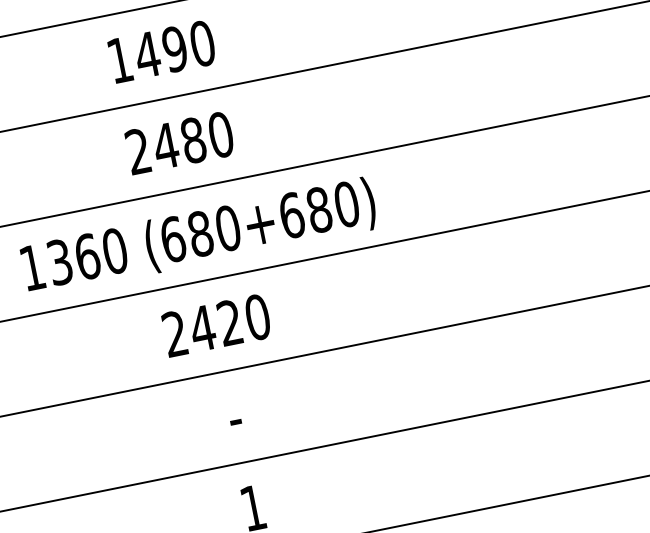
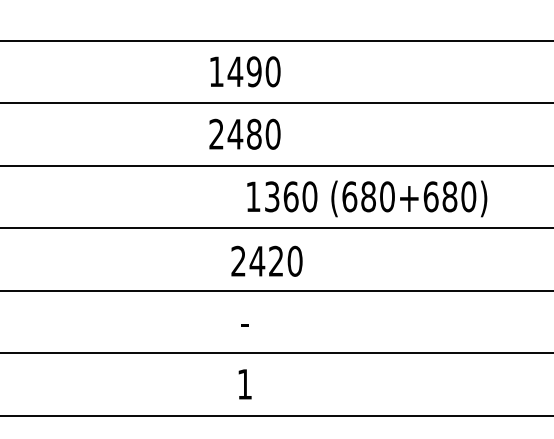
text: (199, 236) -> (367, 198), moved
text: (215, 324) -> (266, 260), moved

